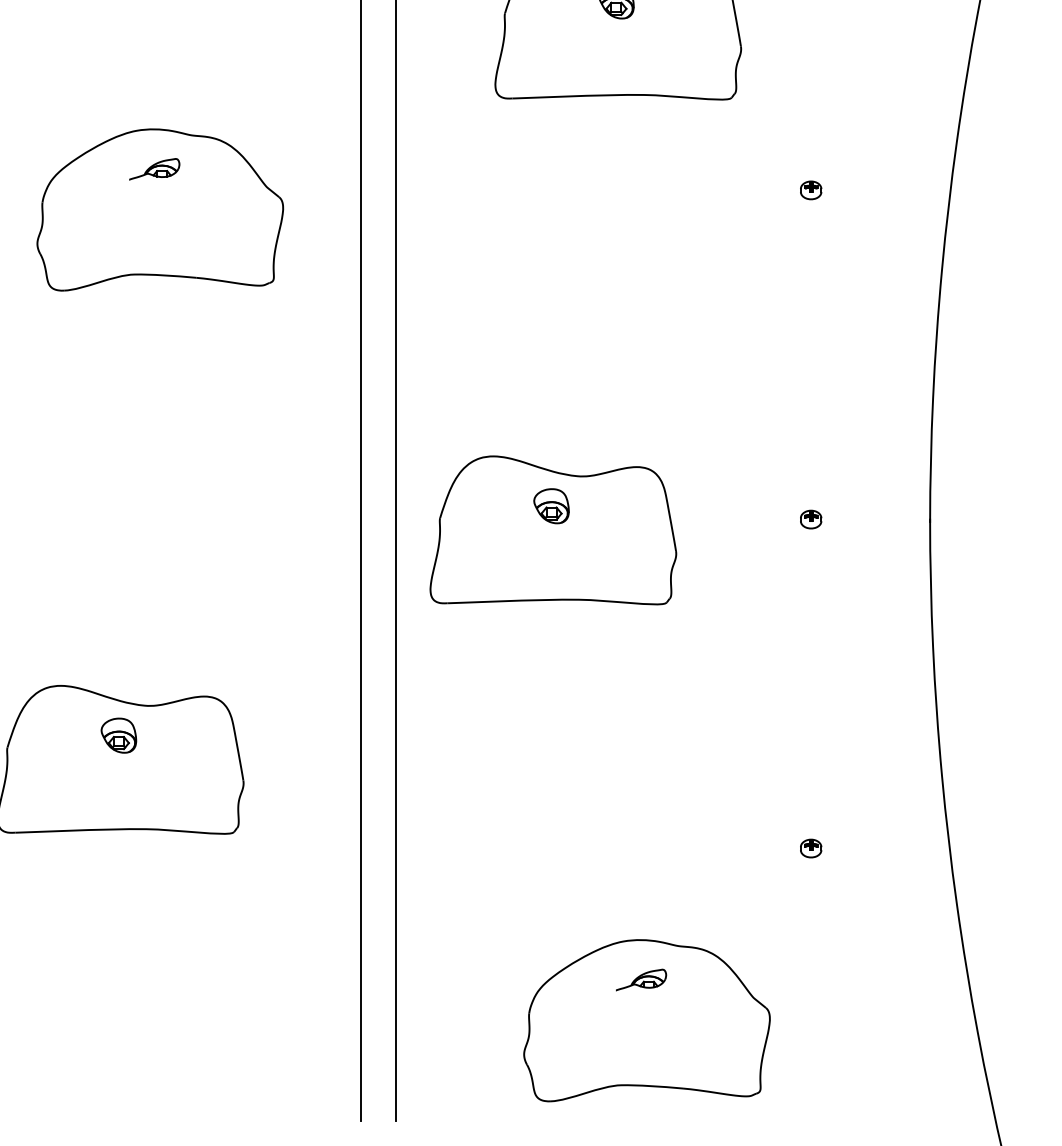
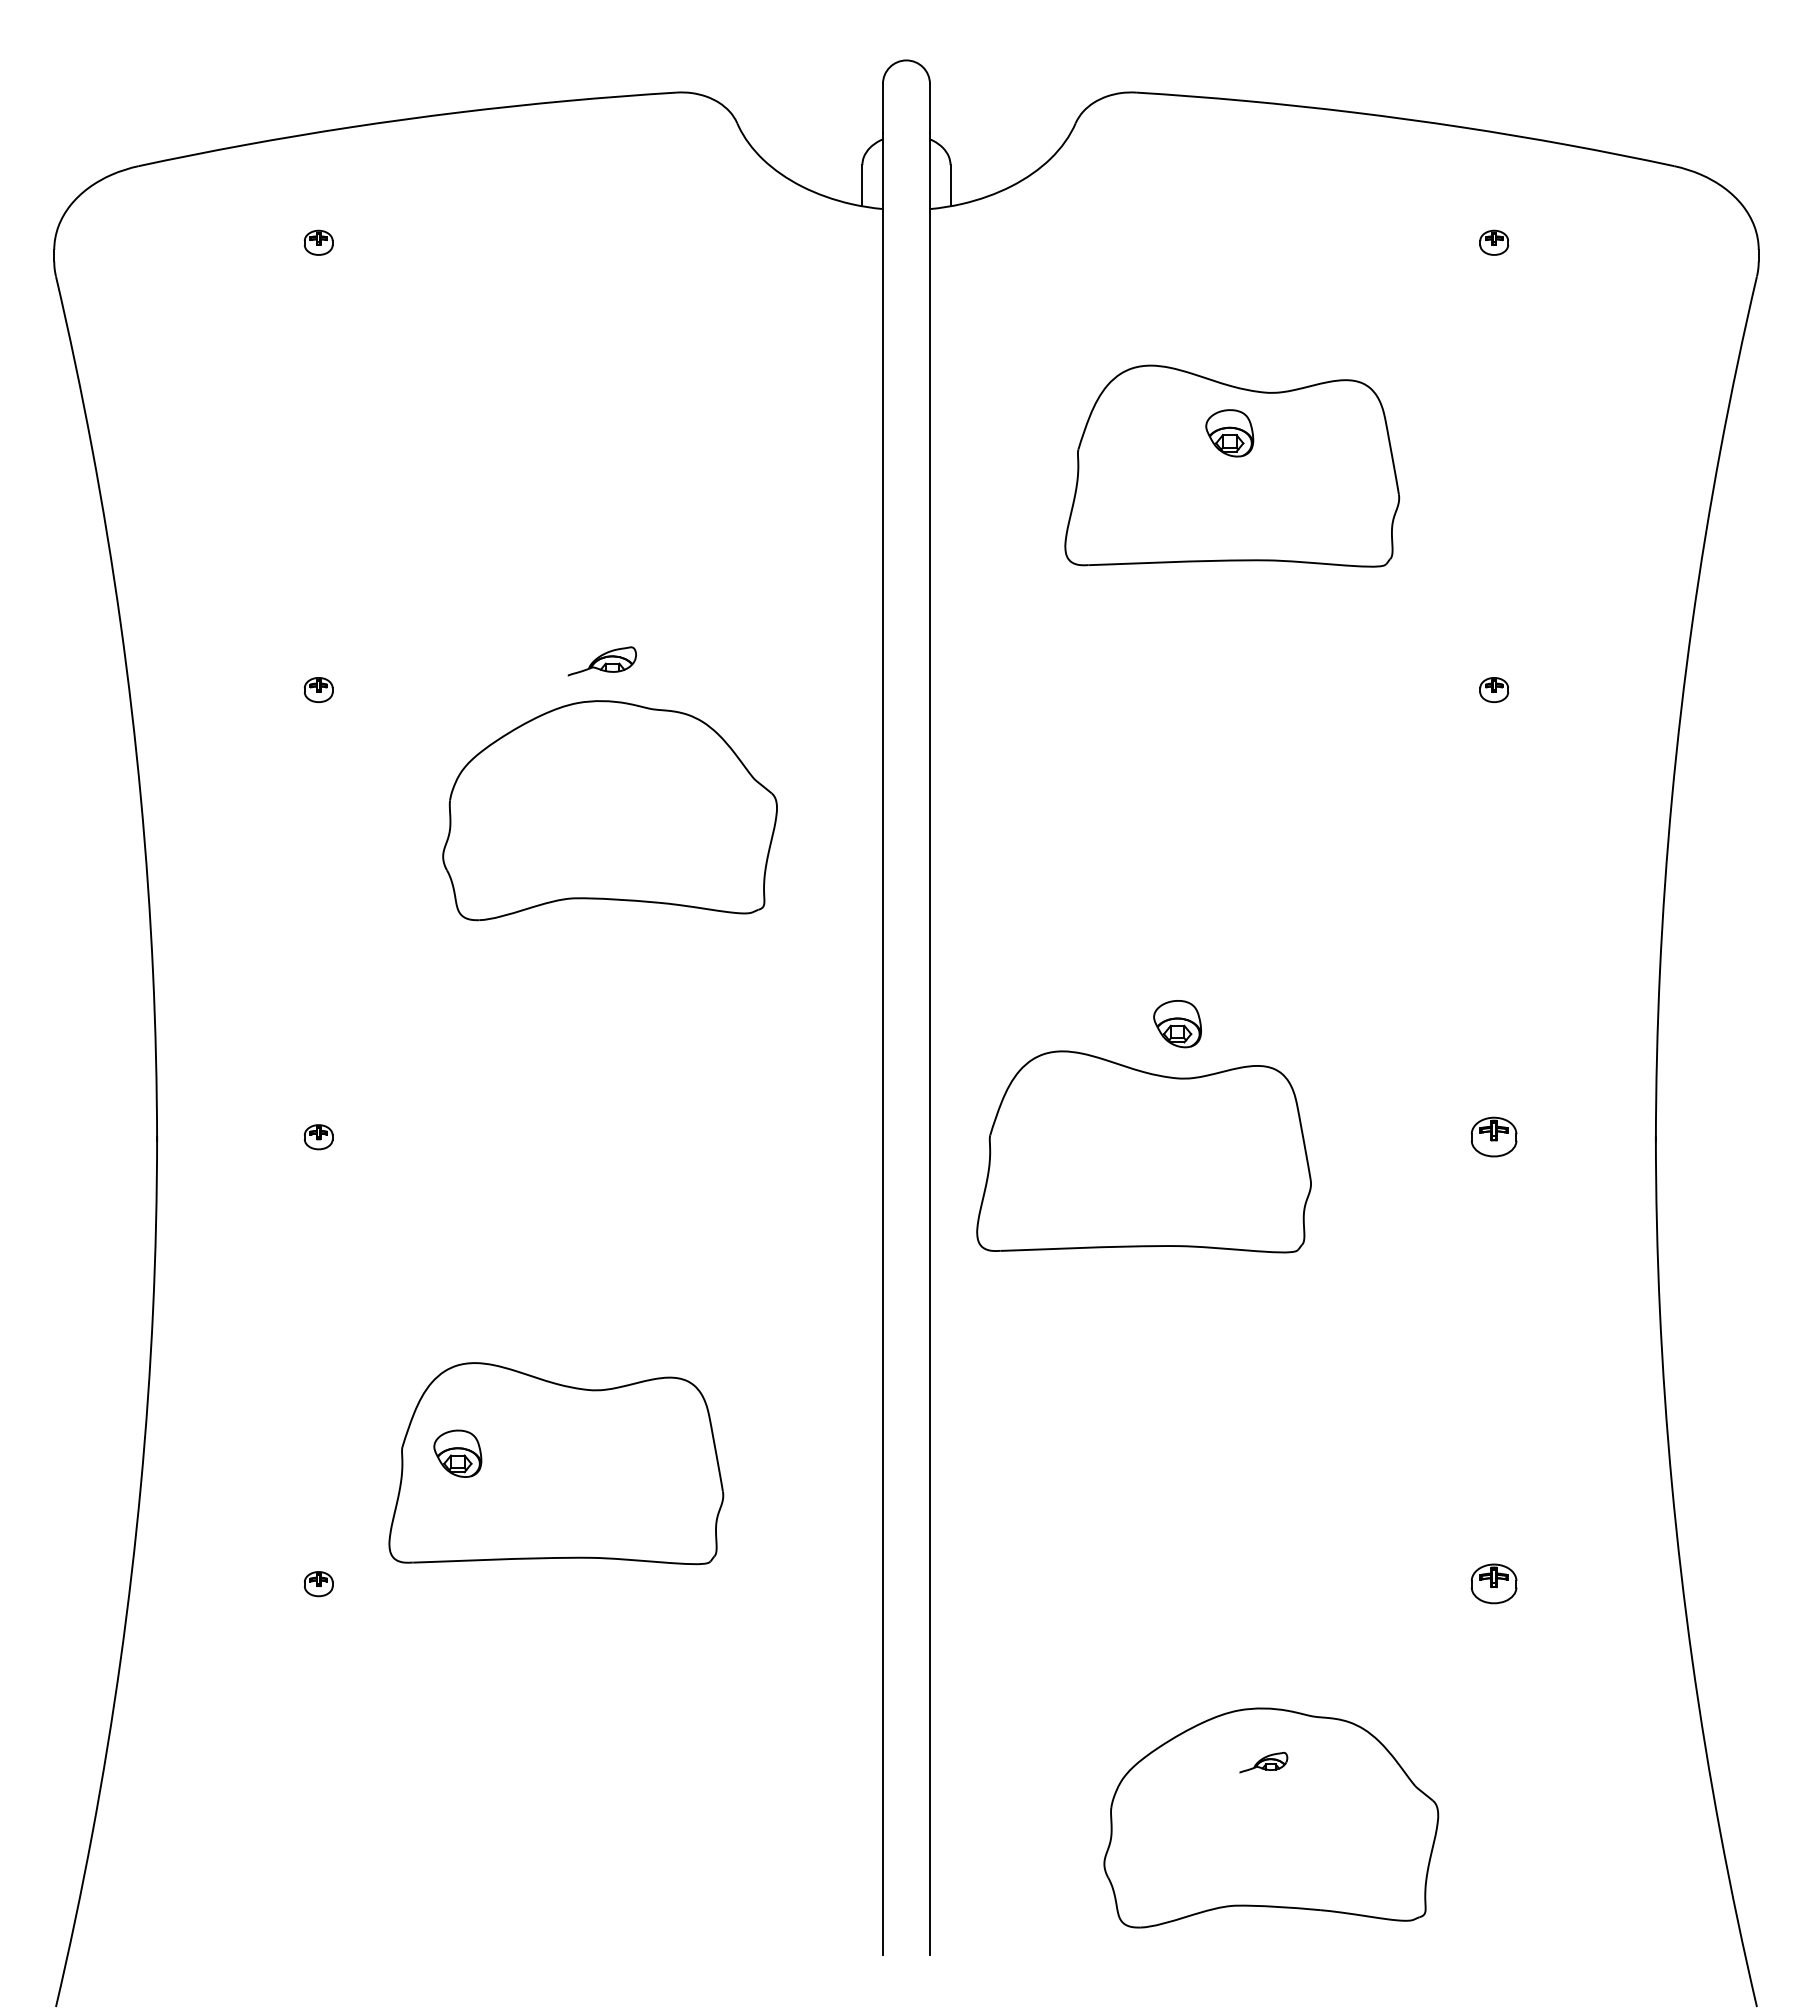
part: (159, 209) -> (609, 810), moved
part: (551, 506) -> (1177, 1024), moved
part: (811, 519) -> (1494, 1137), size x1.6
part: (118, 735) -> (457, 1453), moved
part: (811, 848) -> (1494, 1584), size x1.6
part: (641, 979) -> (1263, 1762), size x0.7

